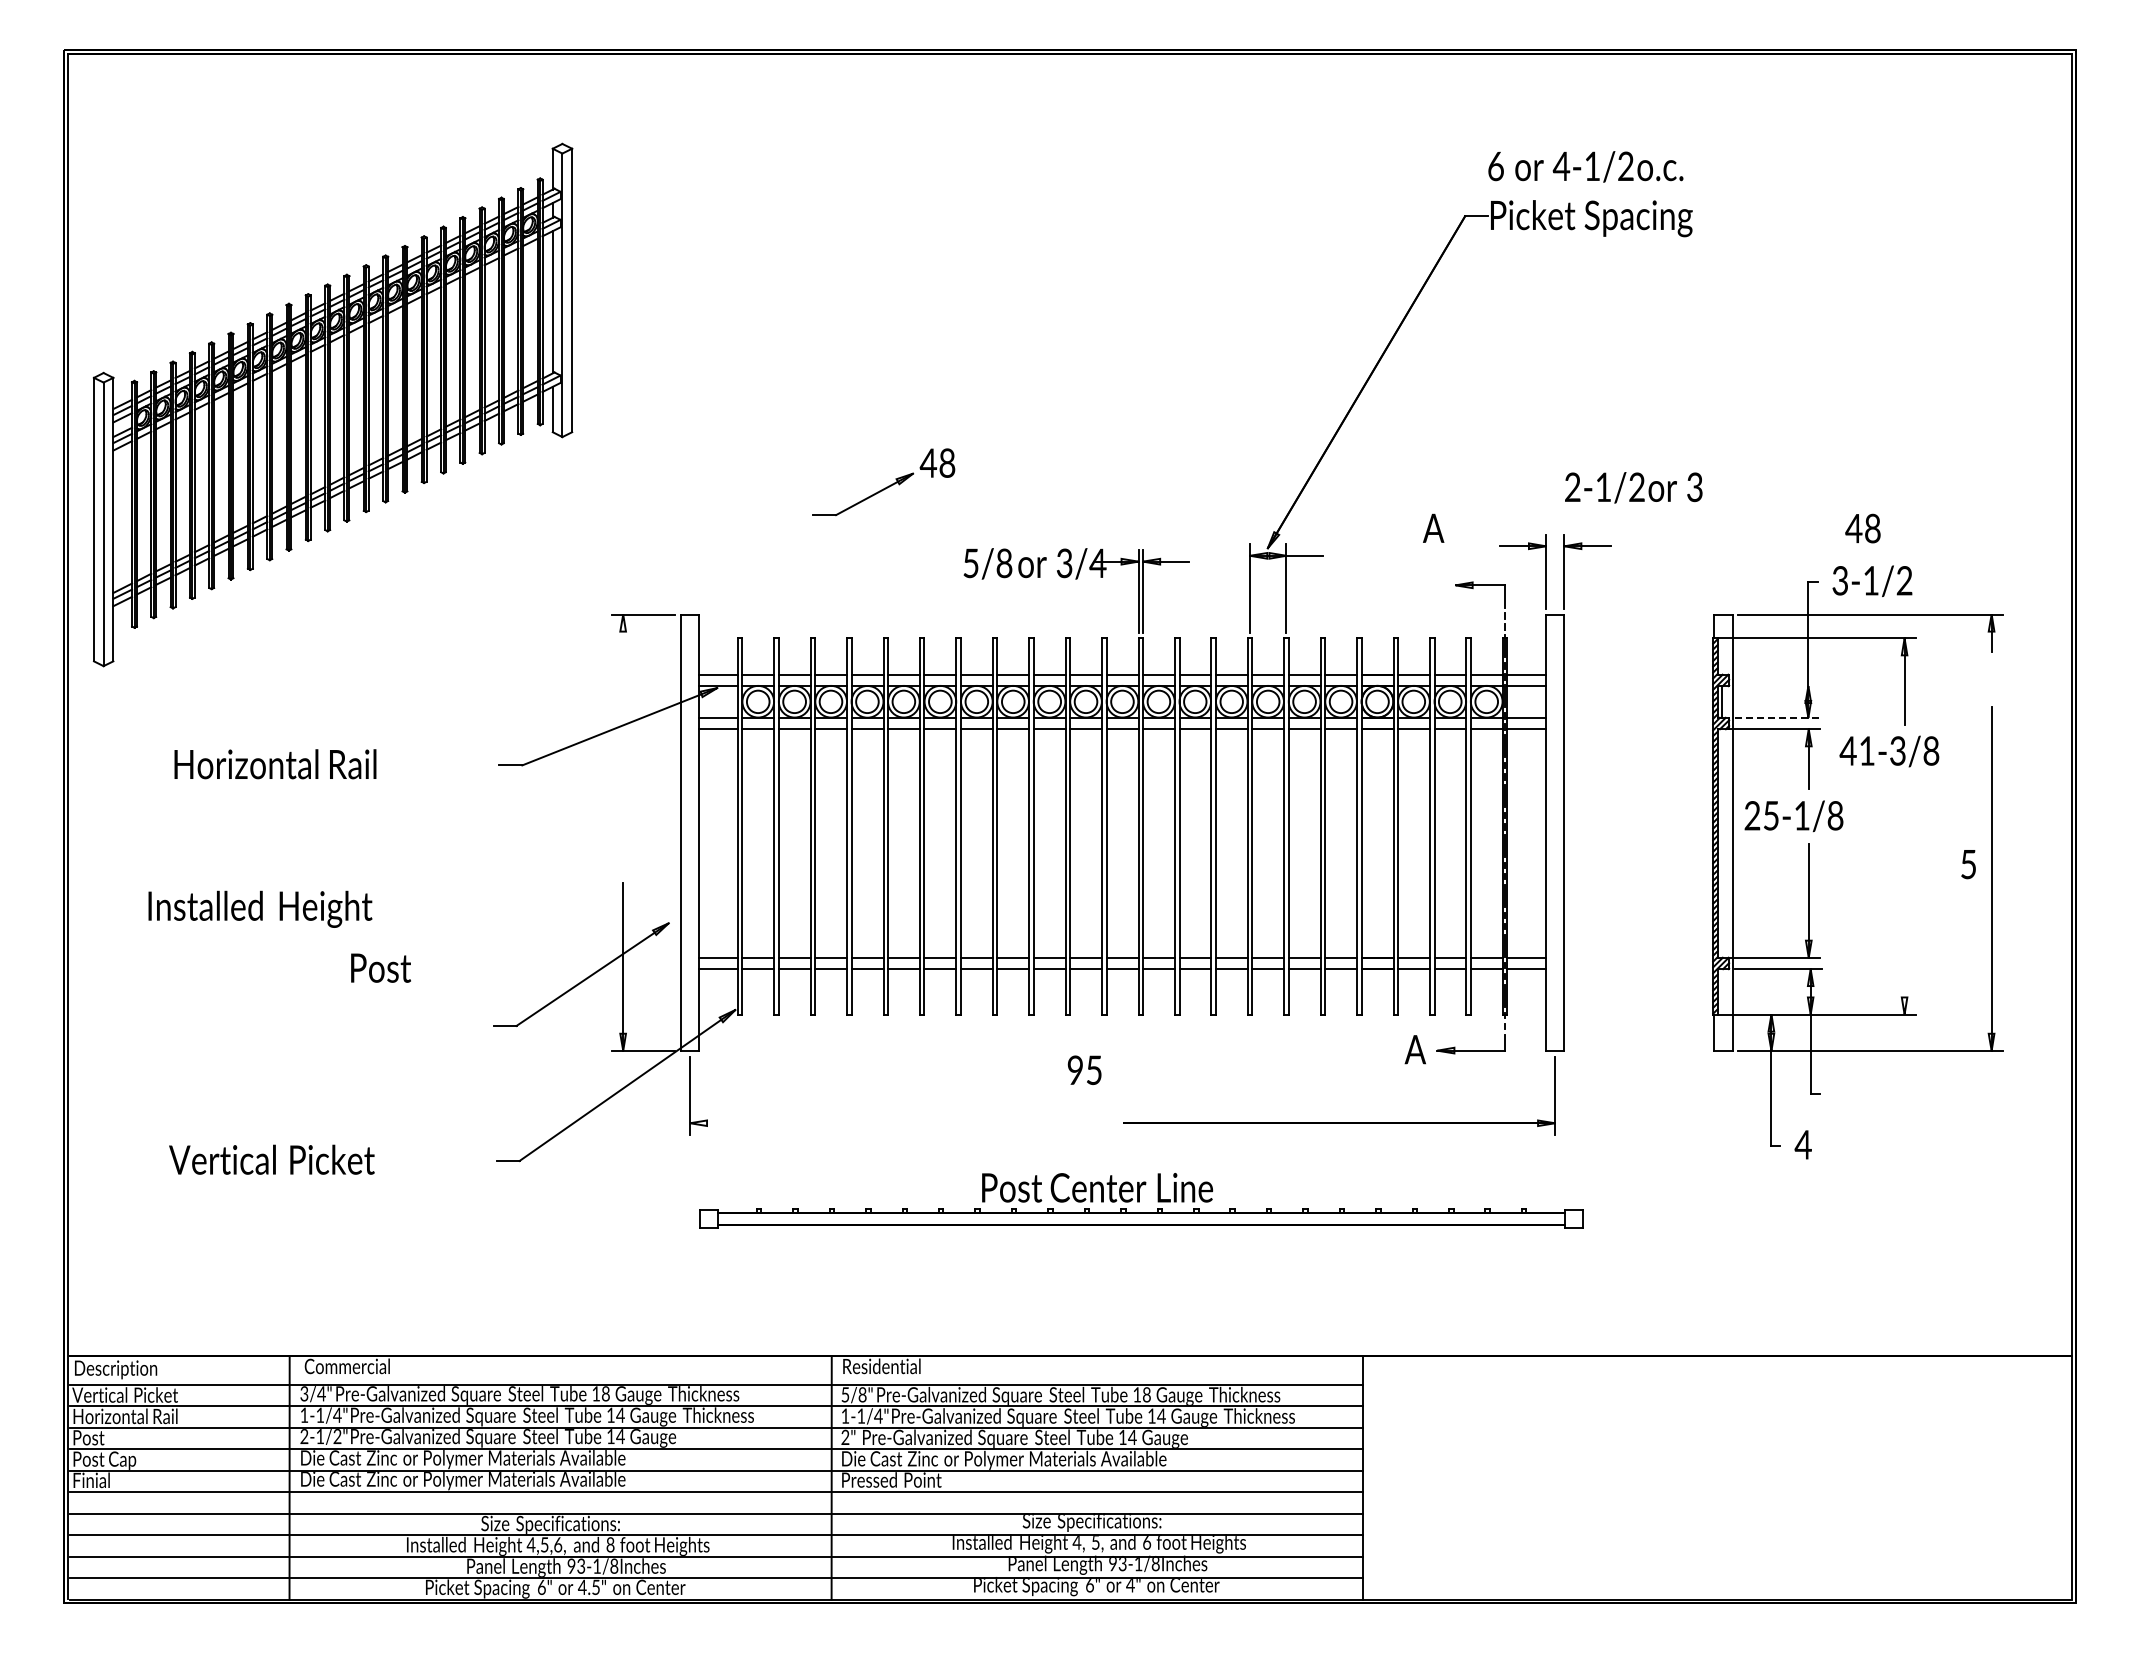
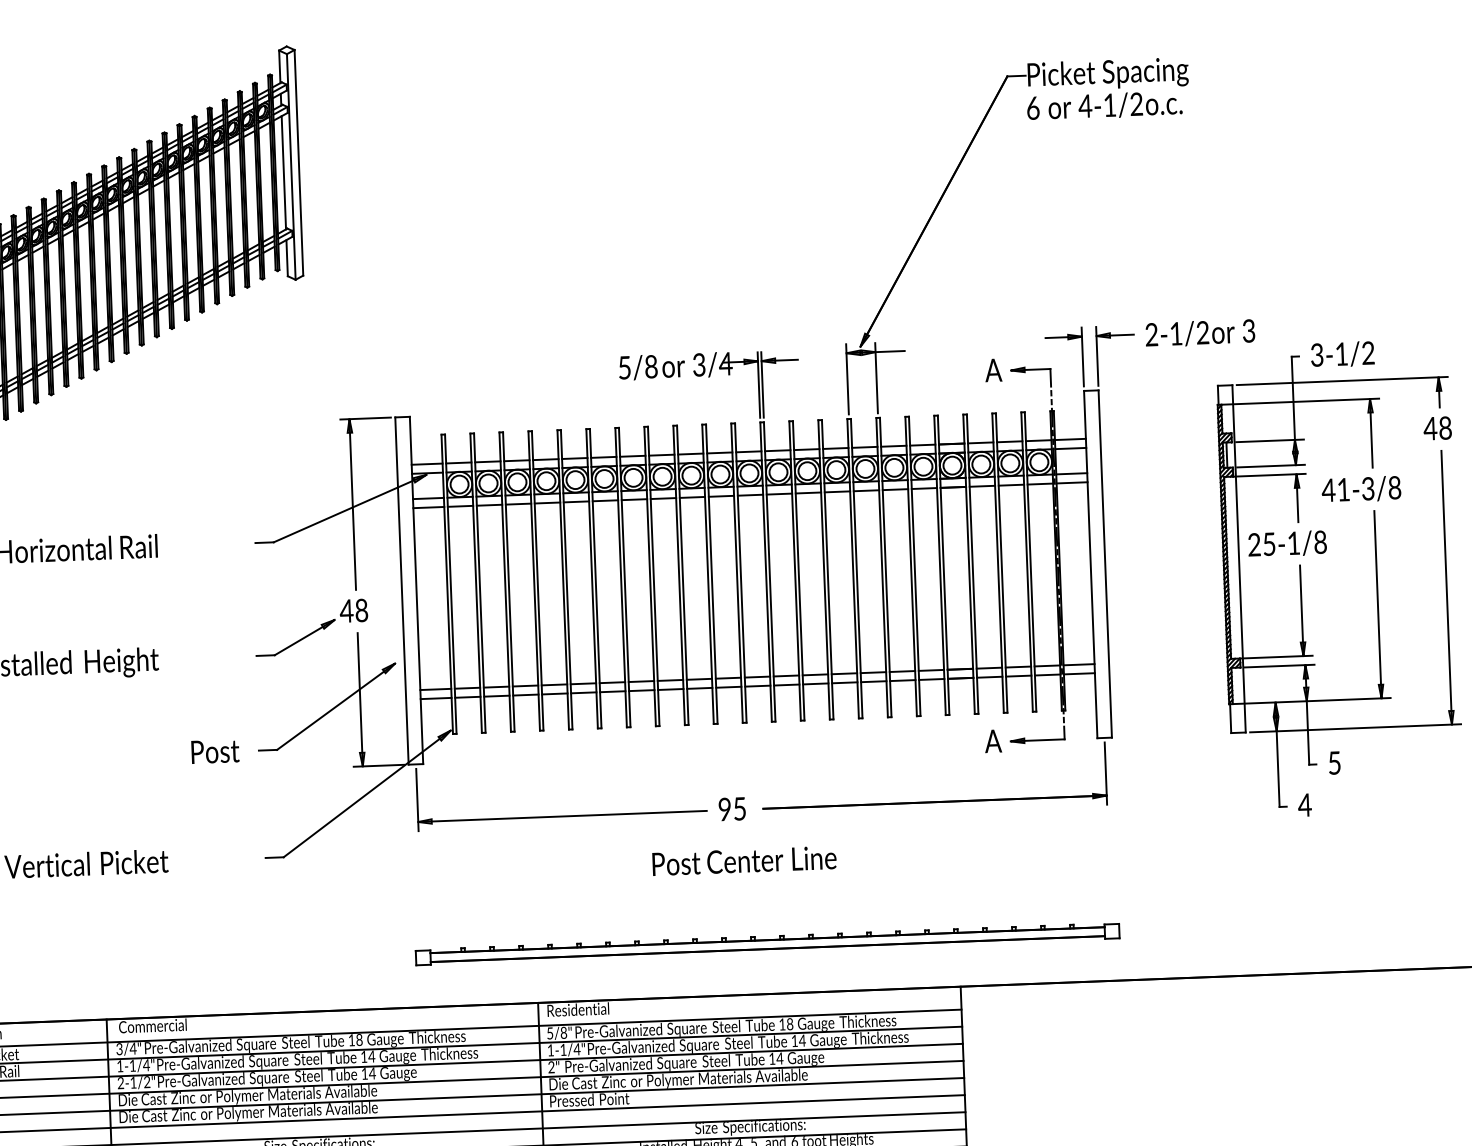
text: (1585, 166) -> (1104, 105), moved
part: (883, 482) -> (311, 627), moved
text: (1633, 487) -> (1200, 333), moved
text: (1433, 527) -> (993, 369), moved
text: (1862, 528) -> (1437, 428), moved
line: (1776, 686) -> (1269, 441), added
line: (1777, 717) -> (1271, 465), dashed -> solid
line: (623, 721) -> (352, 504), added
text: (1968, 864) -> (1334, 763), moved
line: (1904, 896) -> (1377, 604), added
text: (380, 967) -> (214, 751), moved
text: (1084, 1069) -> (732, 808), moved
line: (871, 1123) -> (562, 816), added
part: (1141, 1218) -> (767, 944), moved

